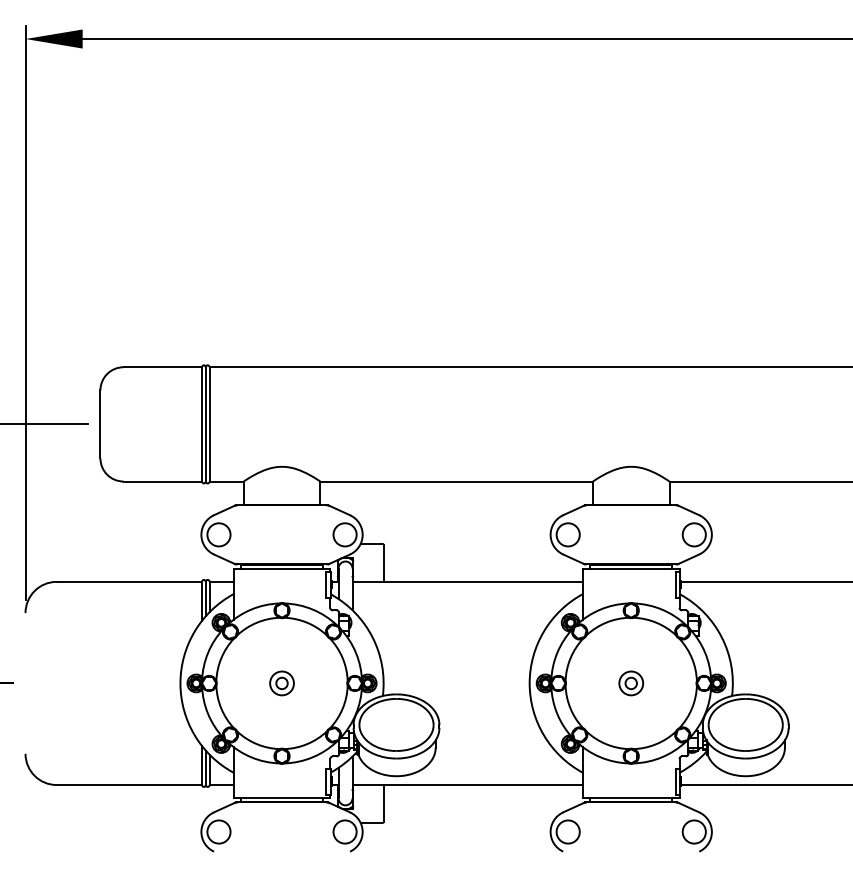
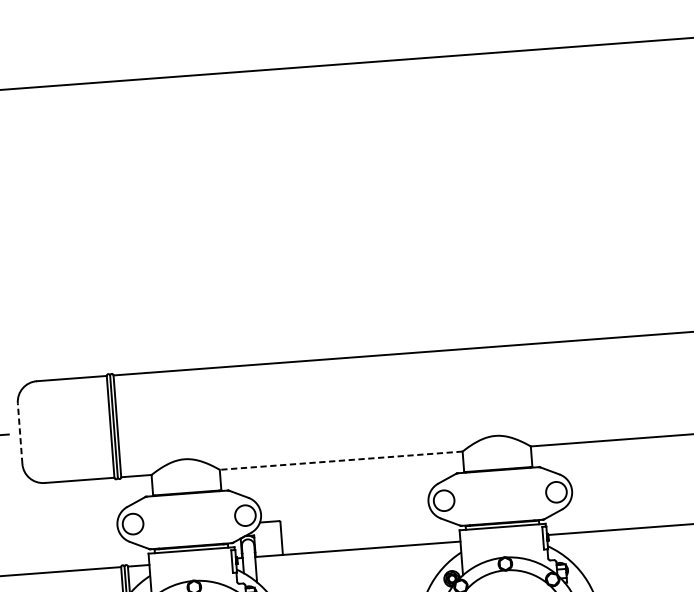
line: (100, 423) -> (20, 432), solid -> dashed
line: (456, 481) -> (341, 460), solid -> dashed

